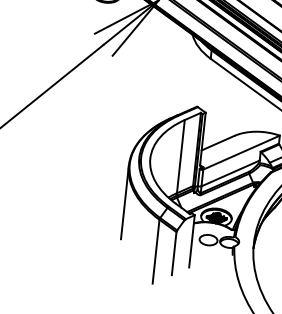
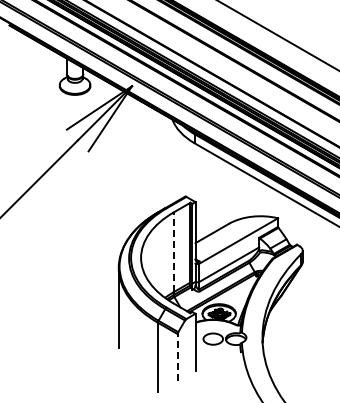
line: (180, 156) -> (173, 252), solid -> dashed
line: (173, 253) -> (177, 357), solid -> dashed

